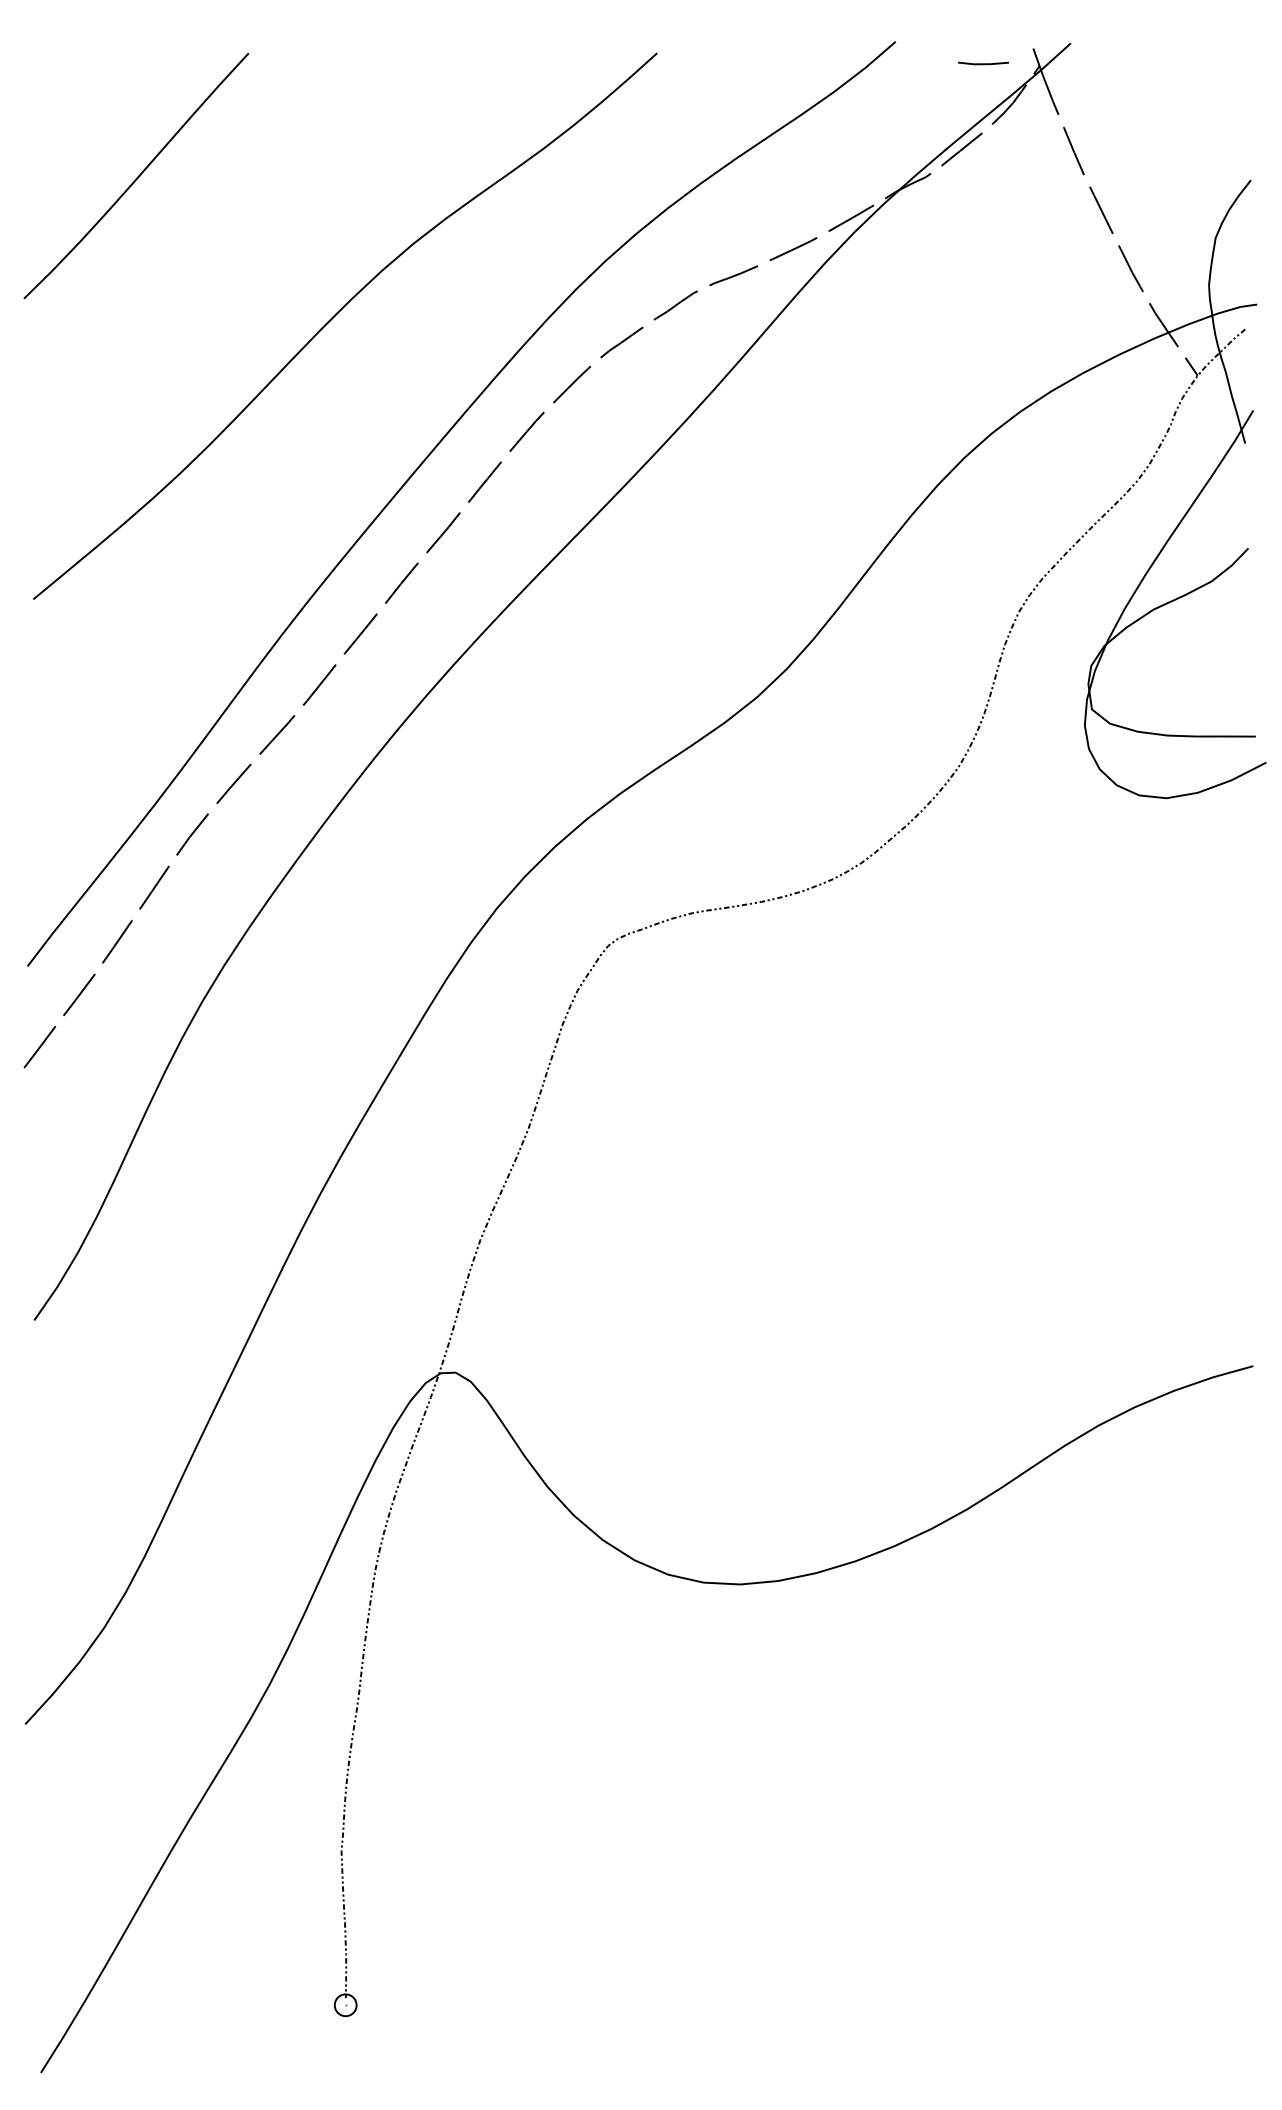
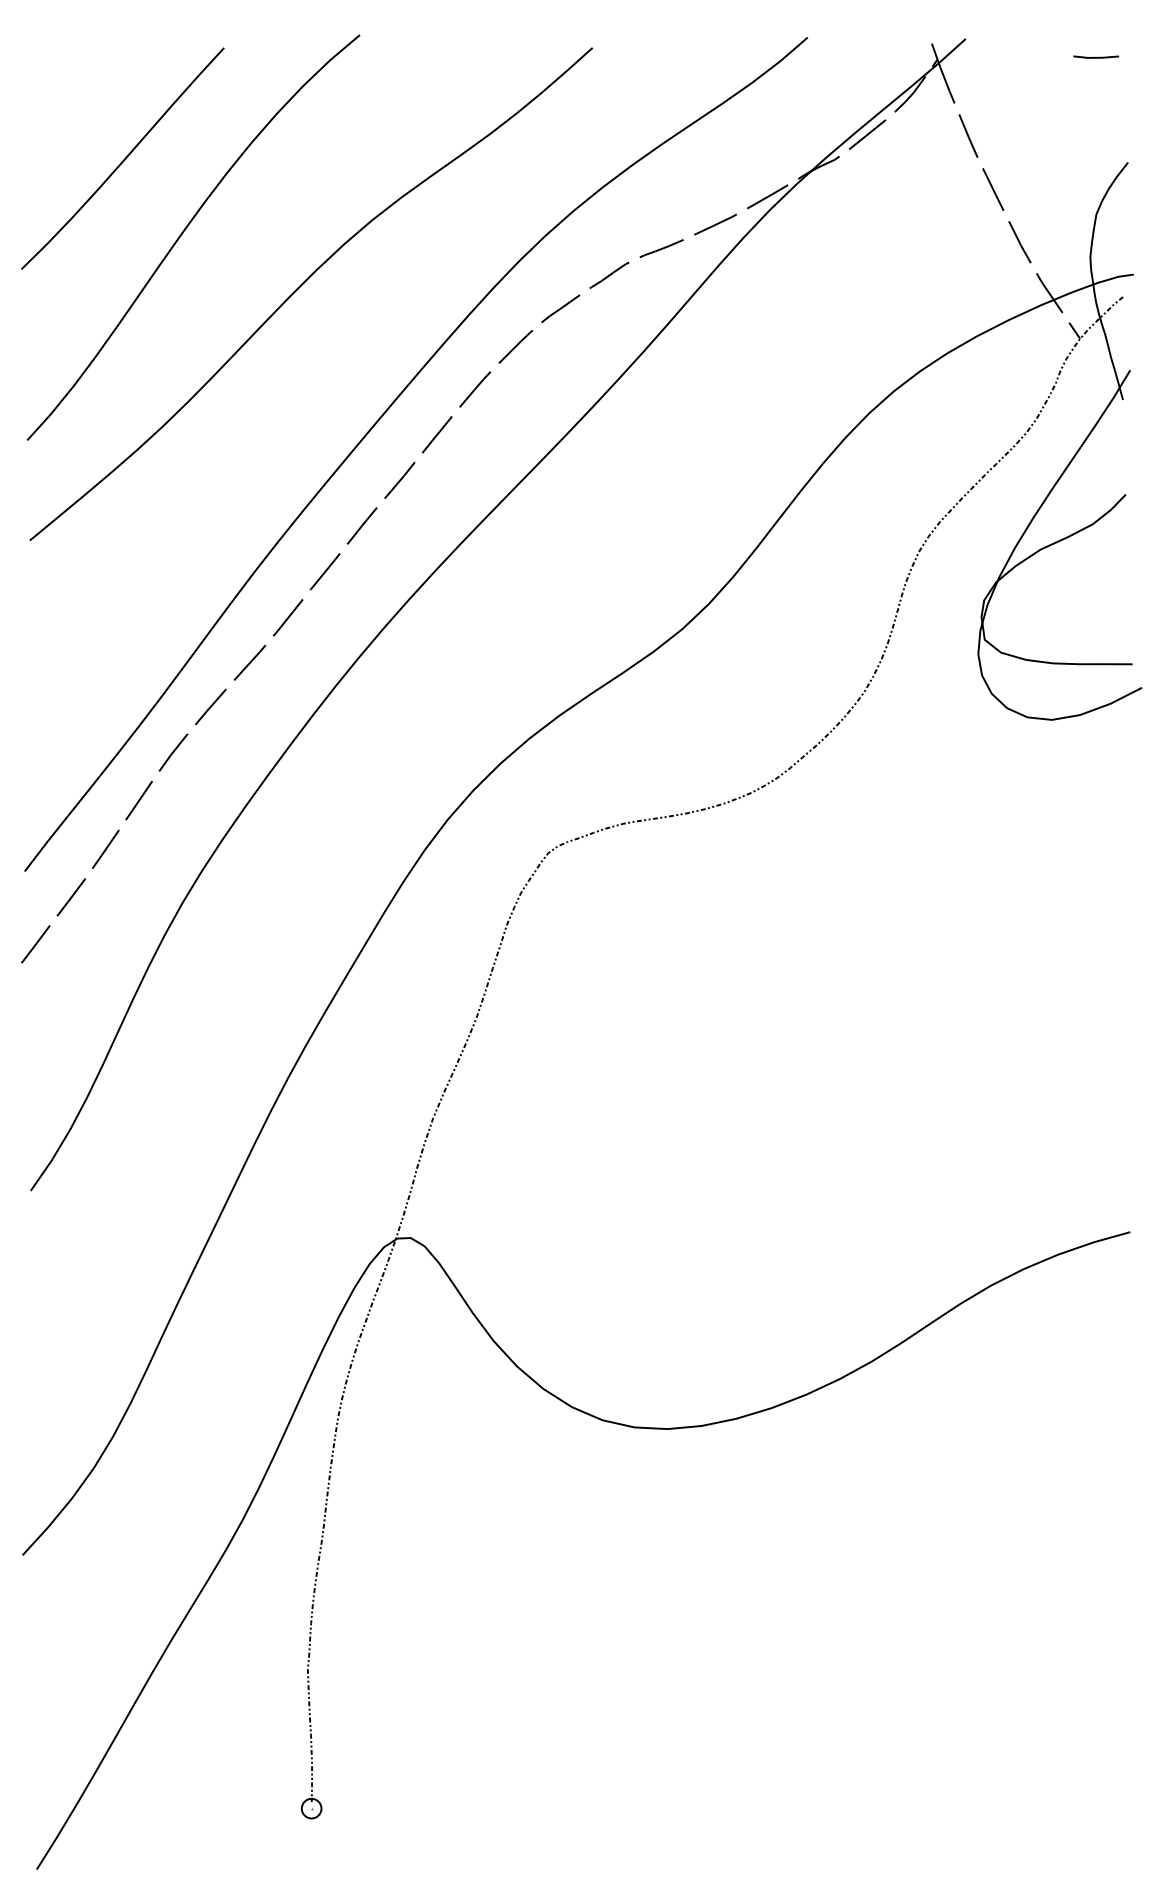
line: (983, 63) -> (1096, 57), moved
curve: (204, 257) -> (184, 232), added

